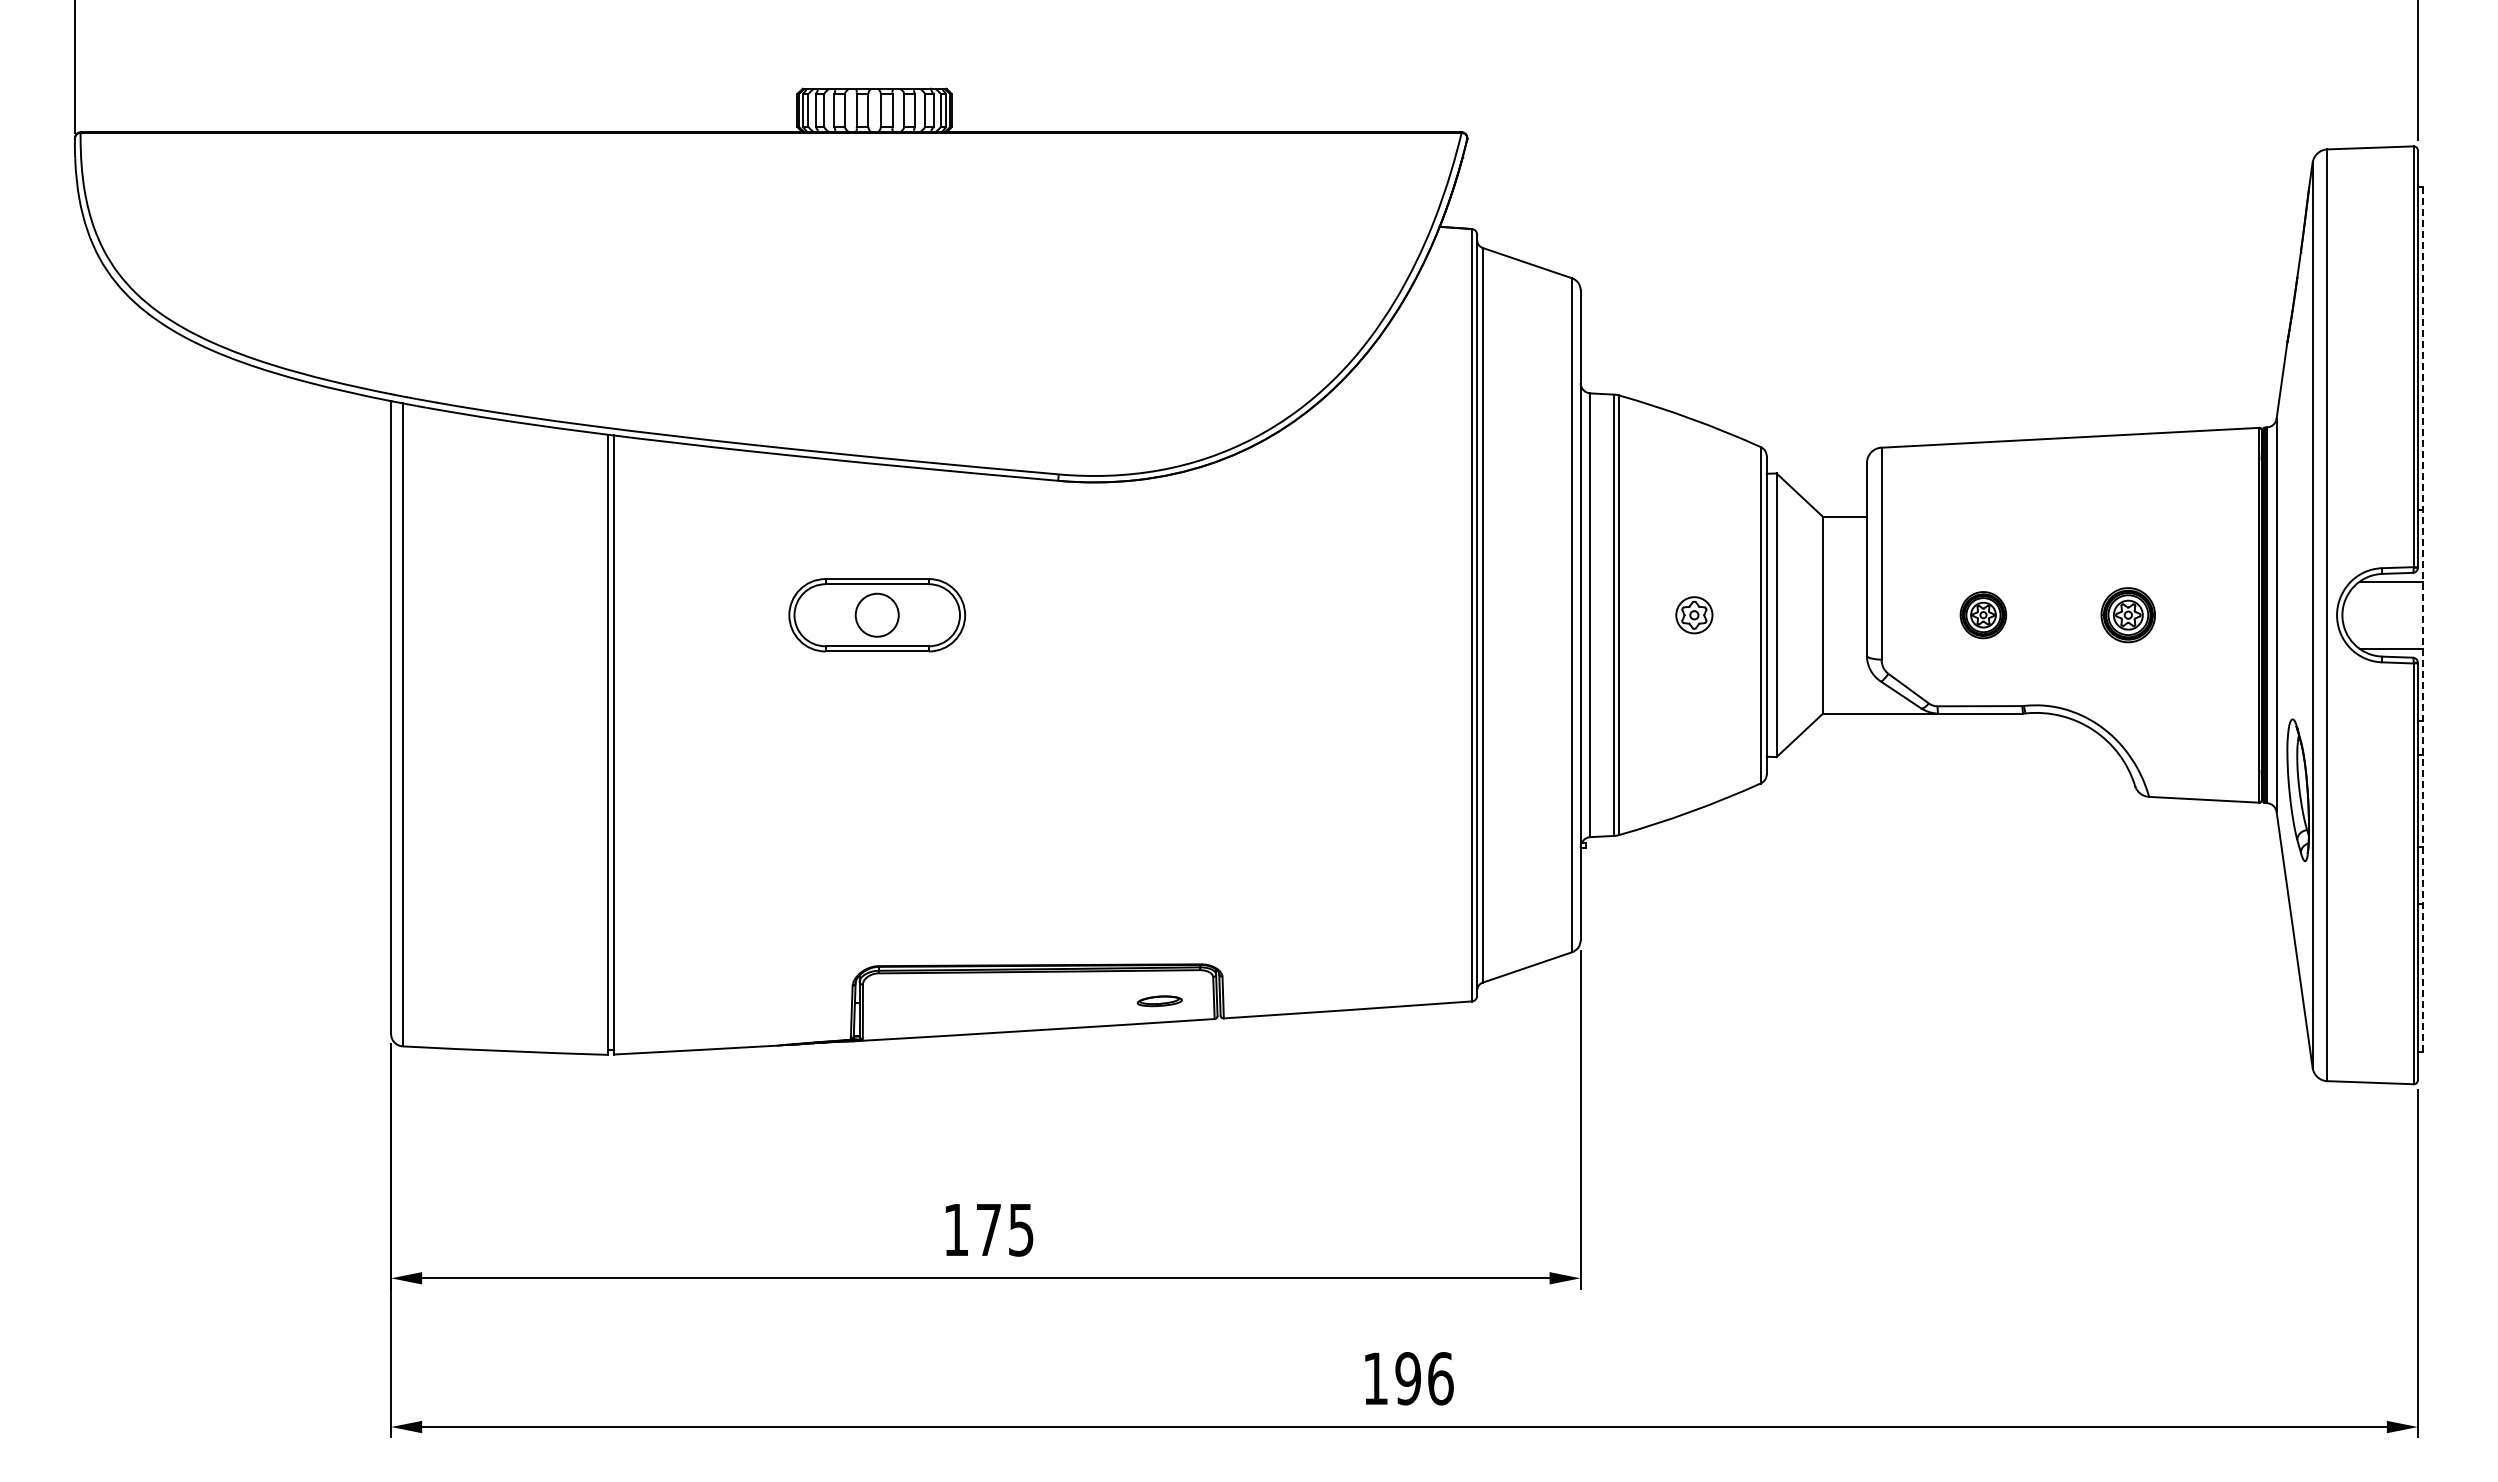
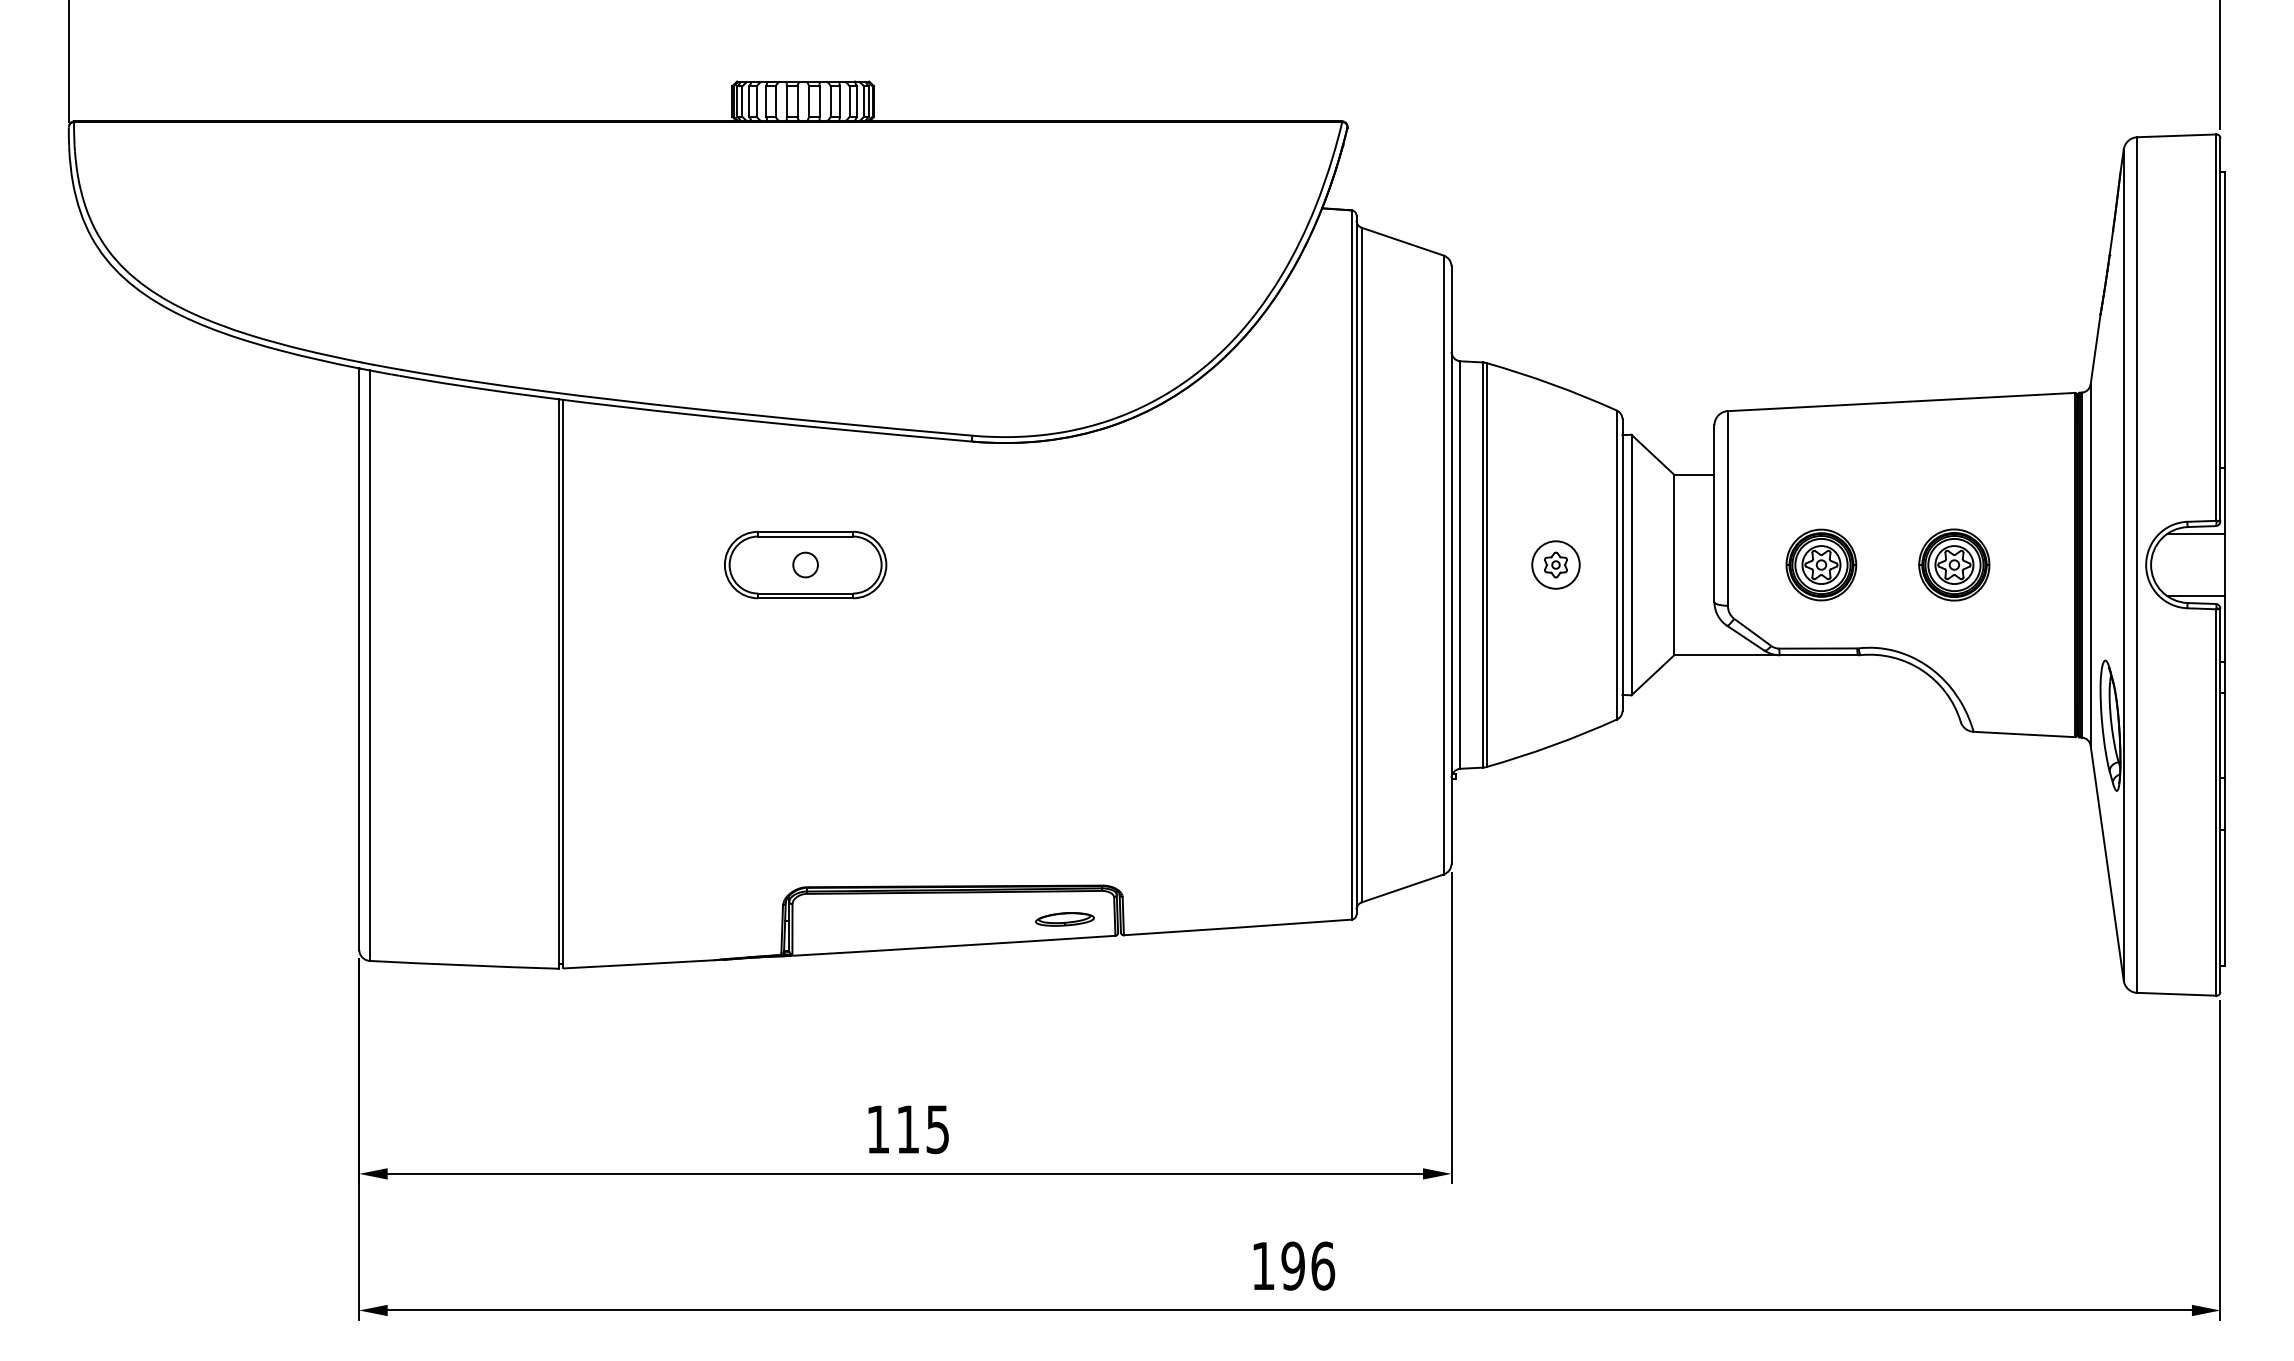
circle: (876, 614) -> (804, 564), size x0.62
part: (1983, 614) -> (1821, 564), size x1.67
part: (2128, 614) -> (1954, 564), size x1.43
circle: (1694, 615) -> (1556, 565), size x1.43
line: (2423, 619) -> (2225, 568), dashed -> solid
part: (1159, 1001) -> (1064, 919), size x1.43
text: (988, 1229) -> (907, 1129), 175 -> 115

